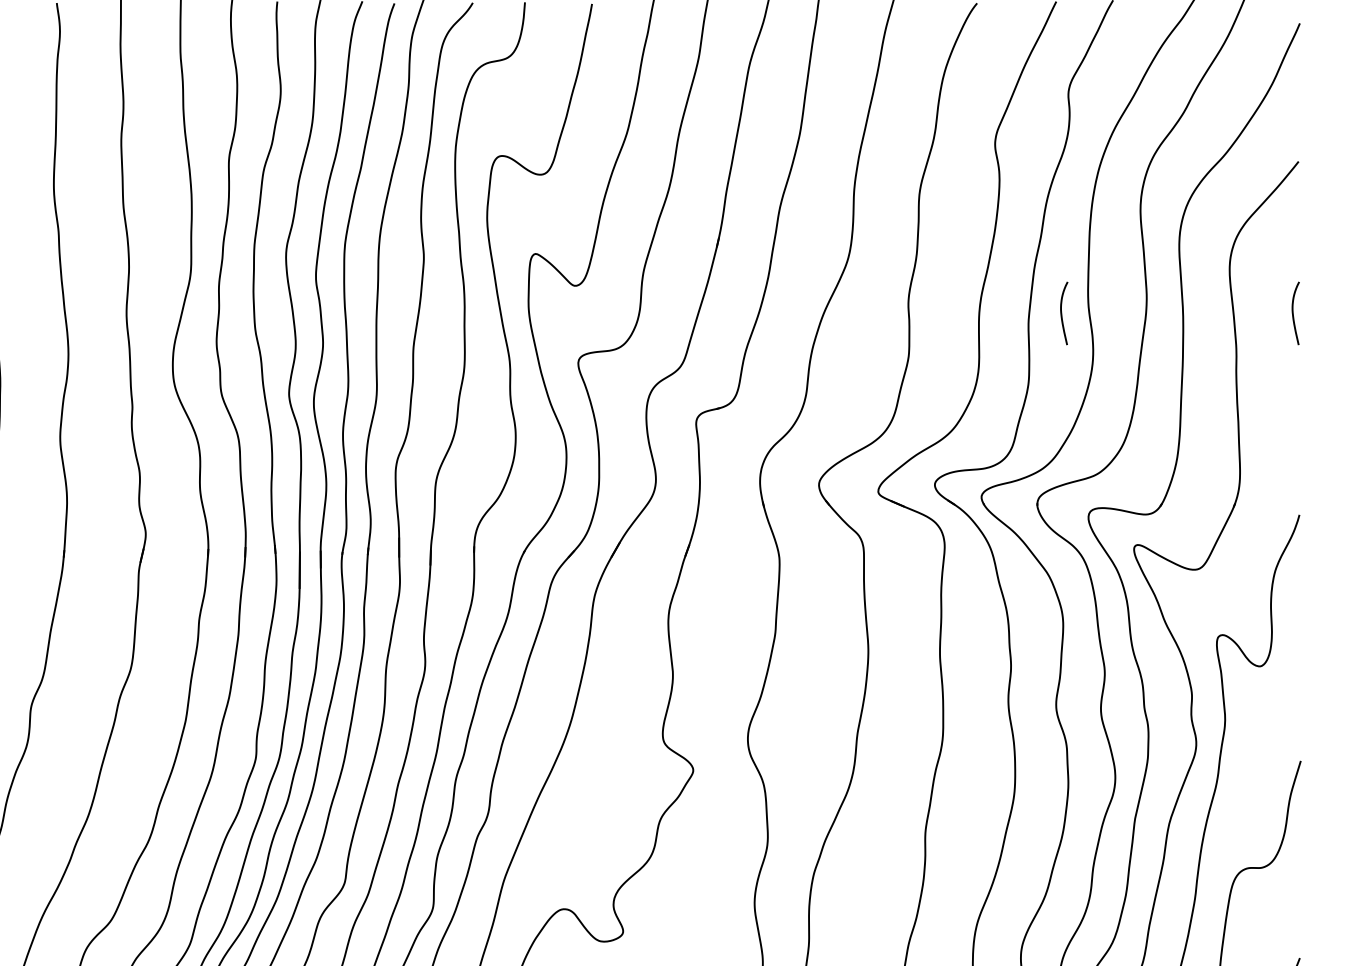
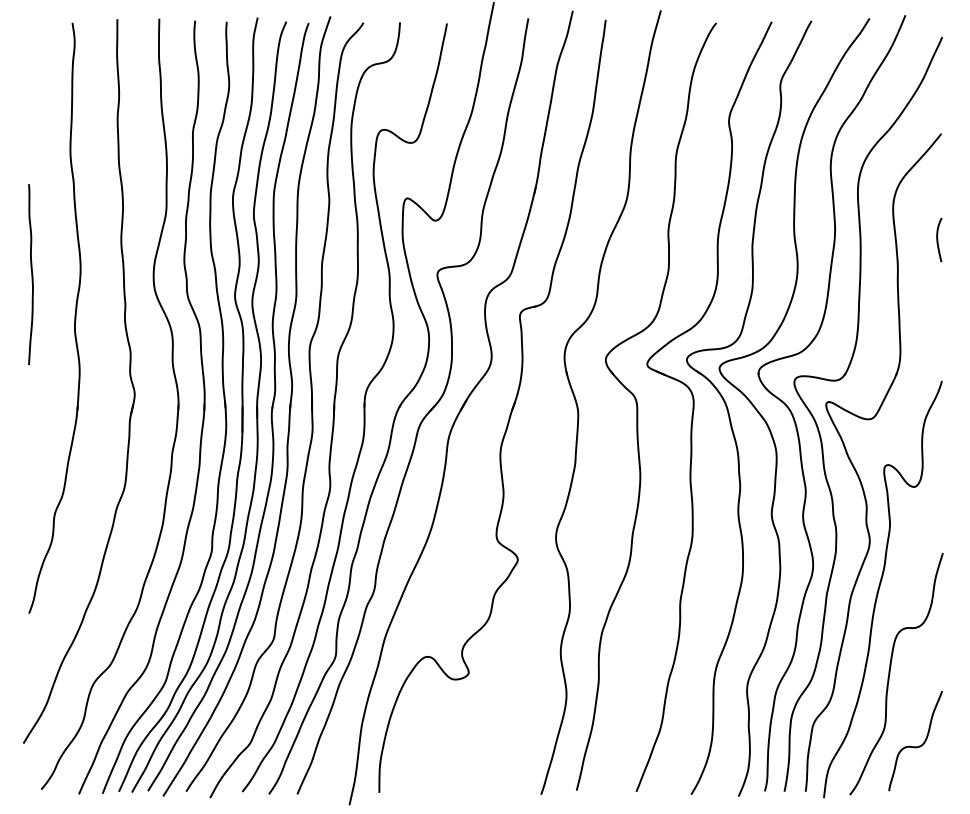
curve: (1062, 312) -> (776, 239), removed

